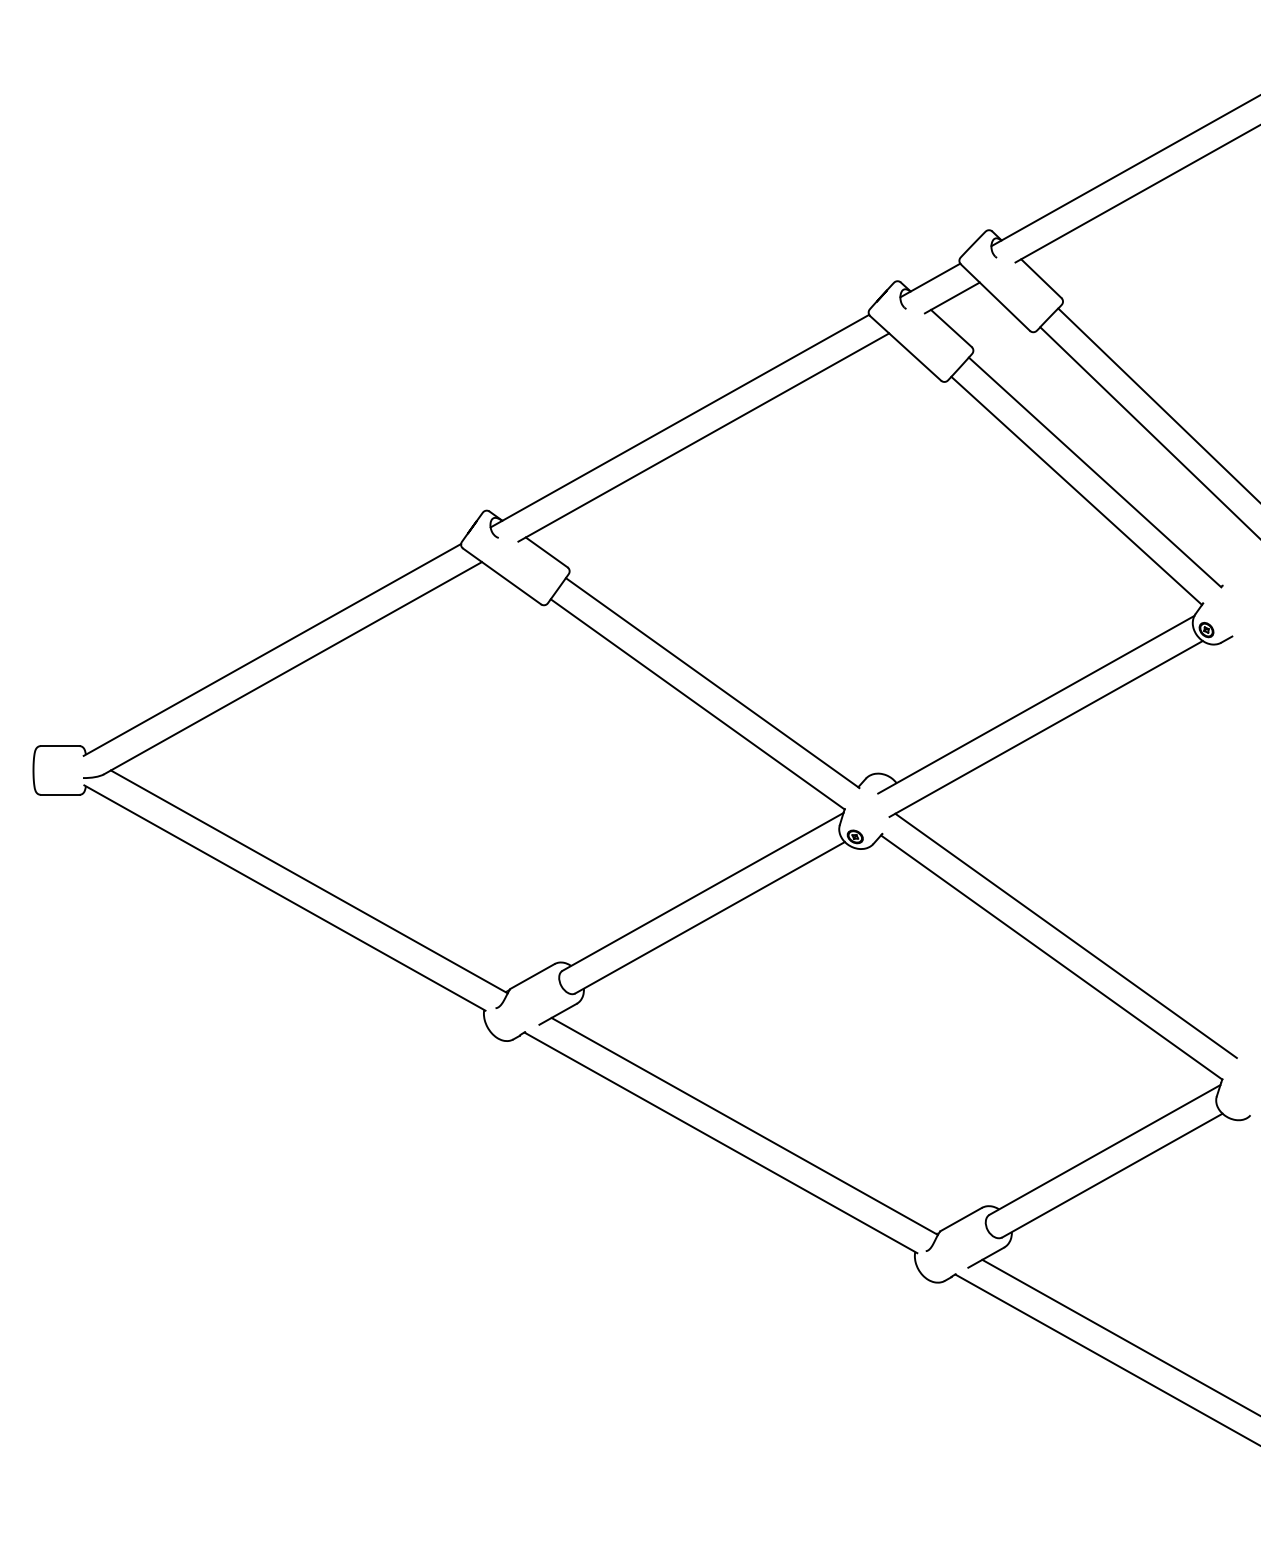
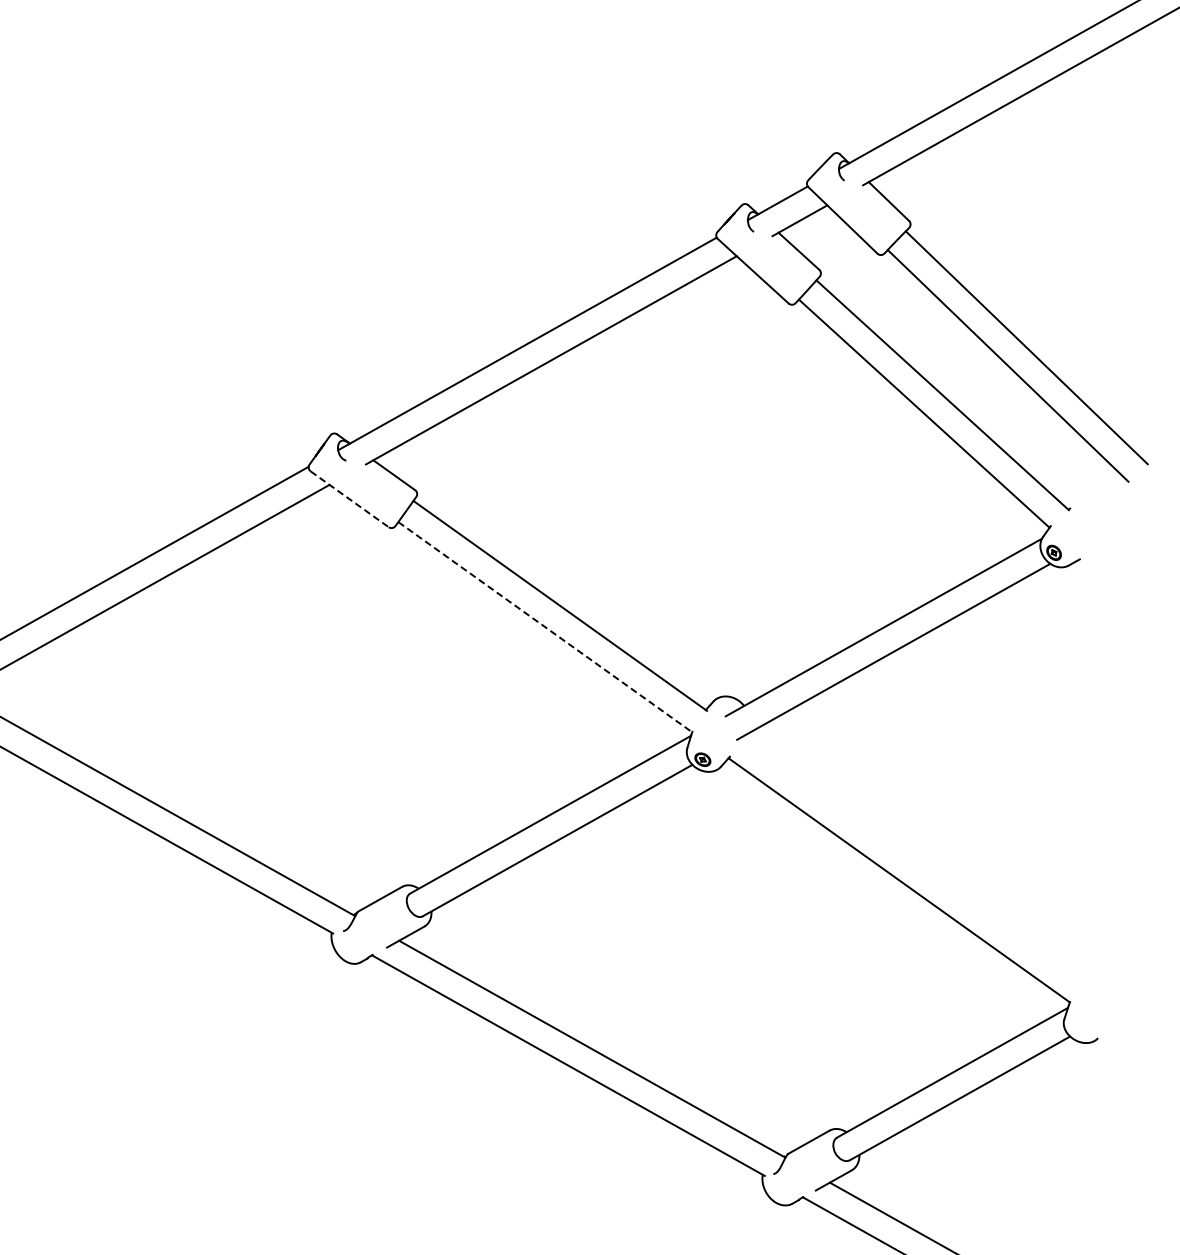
line: (502, 576) -> (350, 499), solid -> dashed
line: (697, 704) -> (545, 627), solid -> dashed
line: (1065, 935) -> (913, 858), removed

